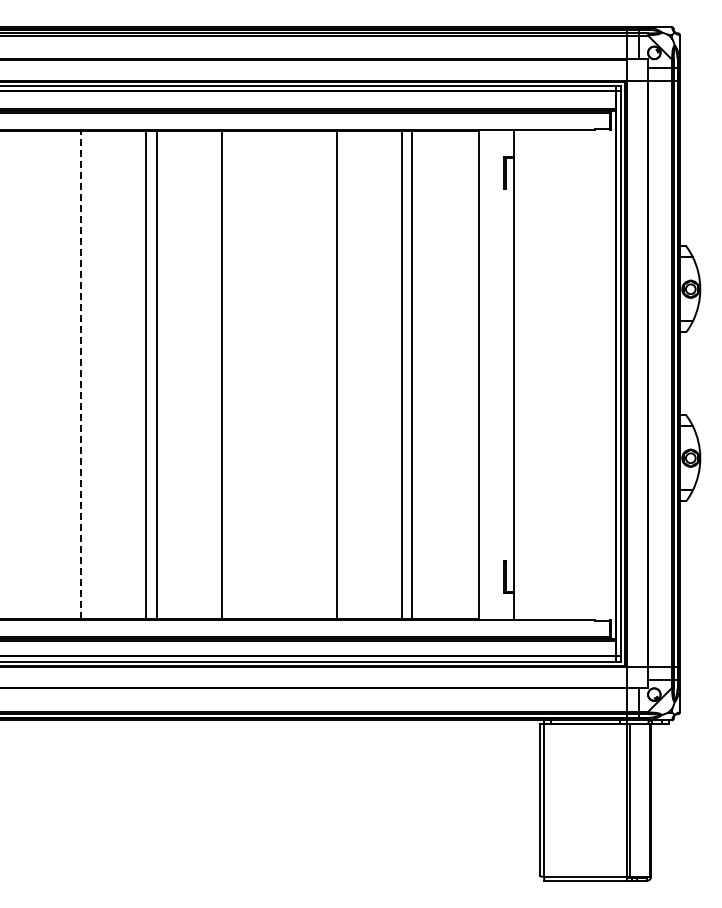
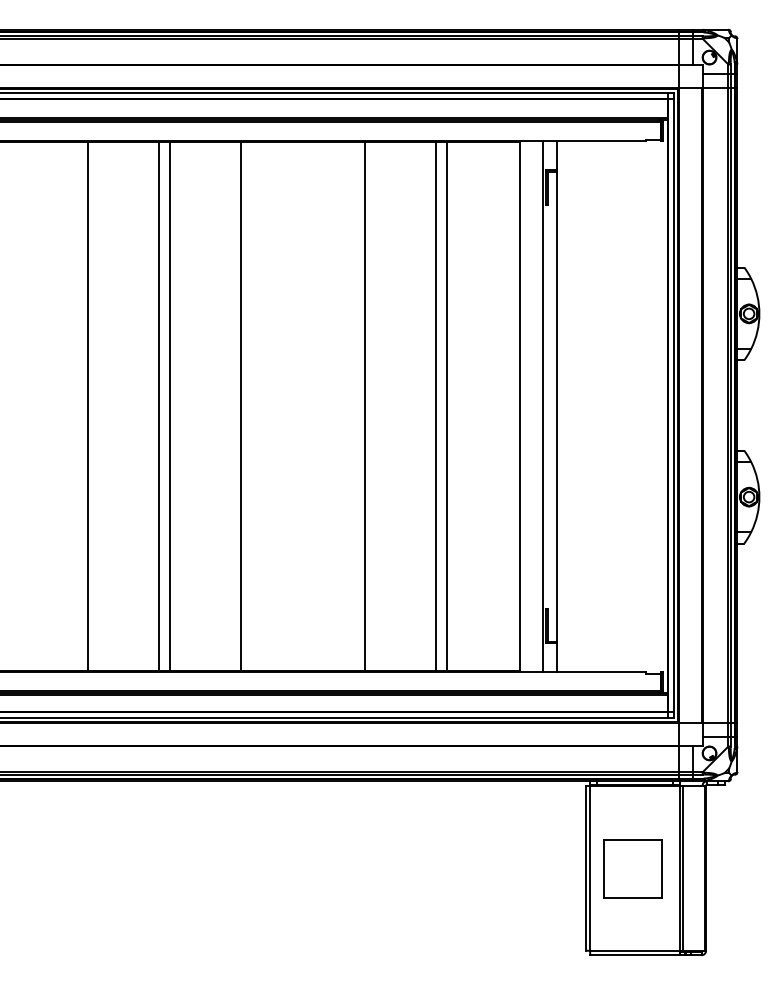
line: (81, 374) -> (88, 406), dashed -> solid
line: (500, 374) -> (542, 406), added
part: (583, 801) -> (632, 869), added

